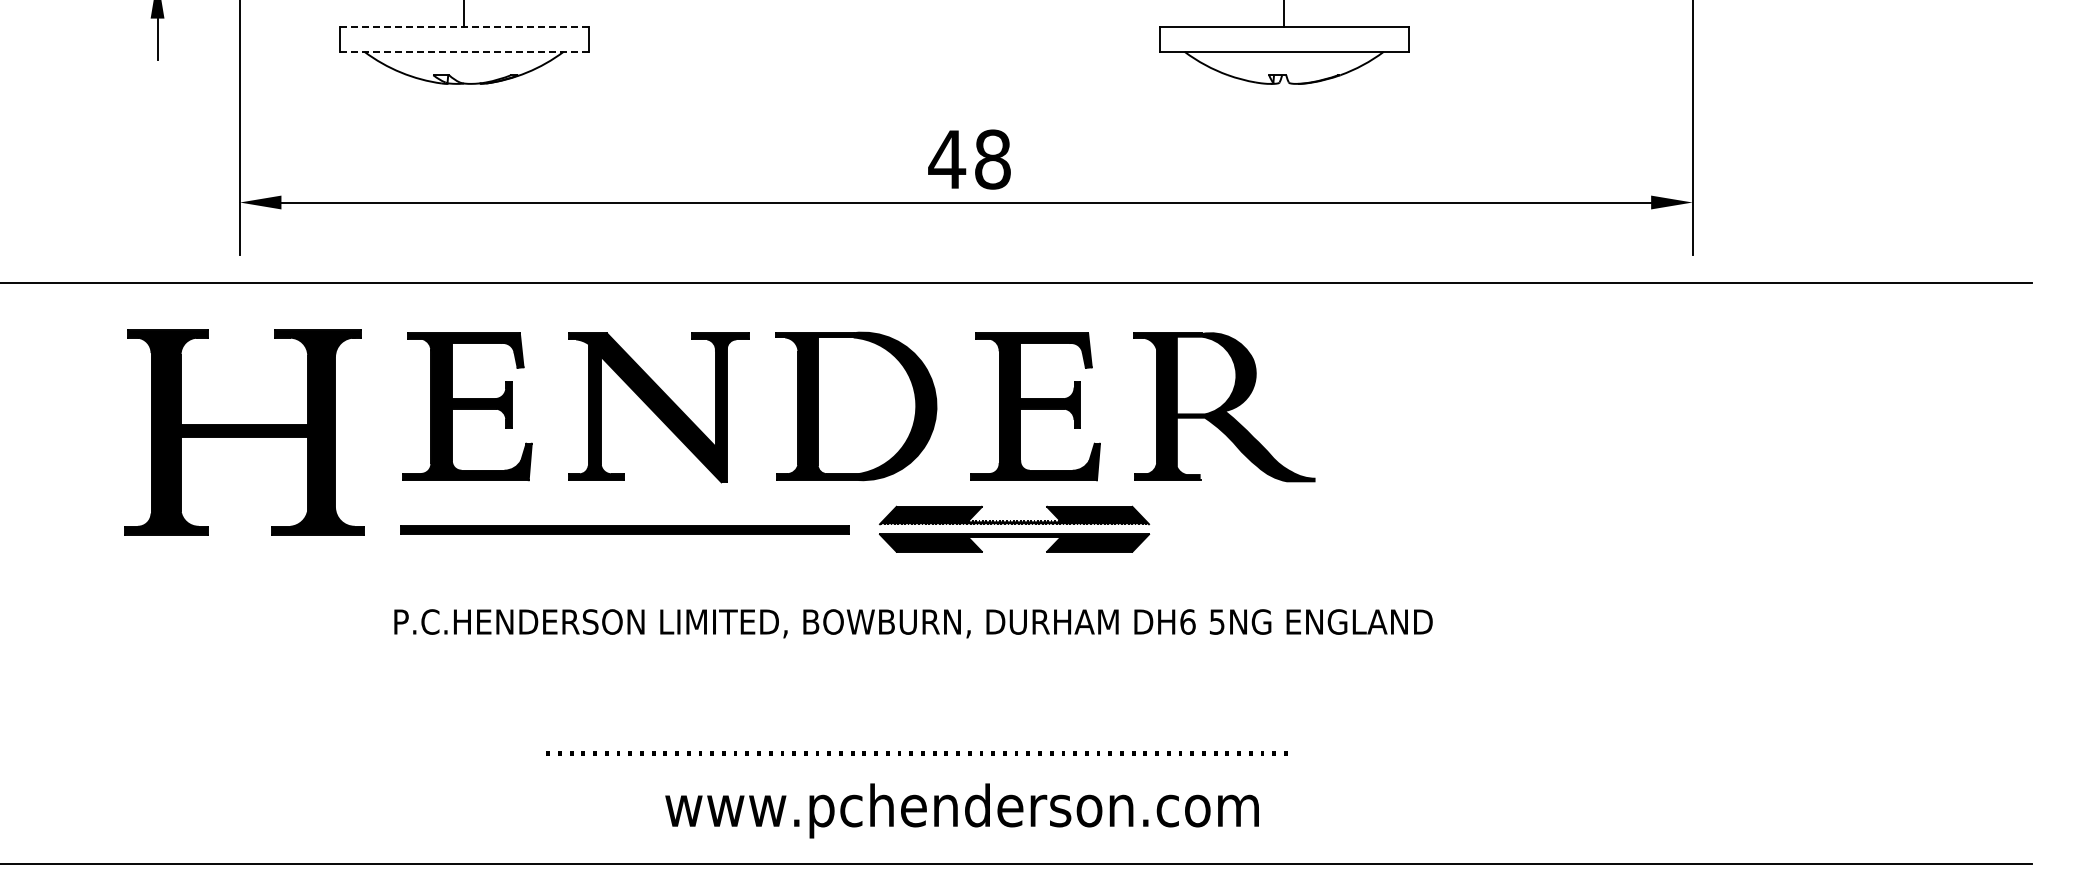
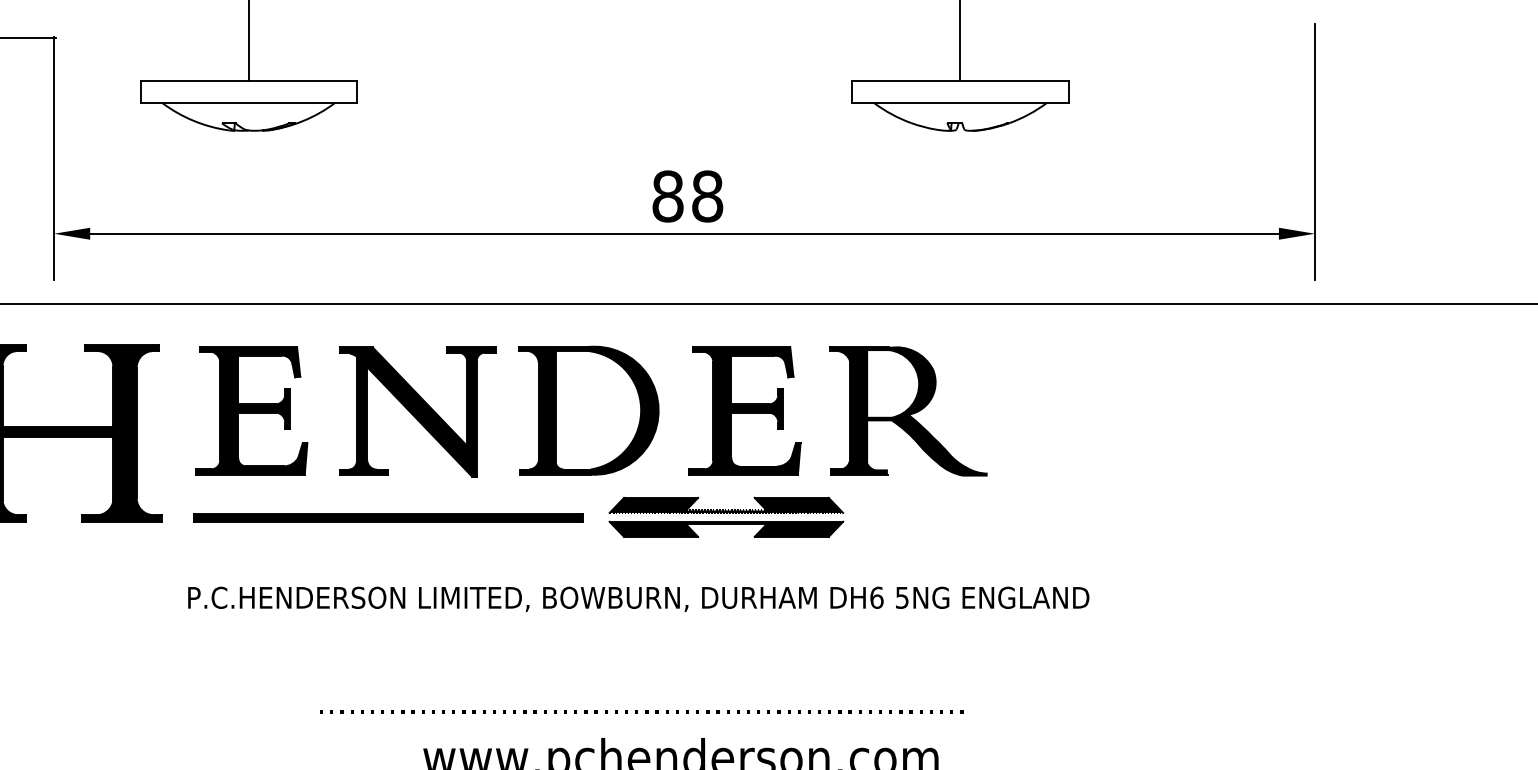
line: (464, 26) -> (249, 80), dashed -> solid
line: (464, 51) -> (249, 102), dashed -> solid
text: (947, 159) -> (668, 196), 48 -> 88

